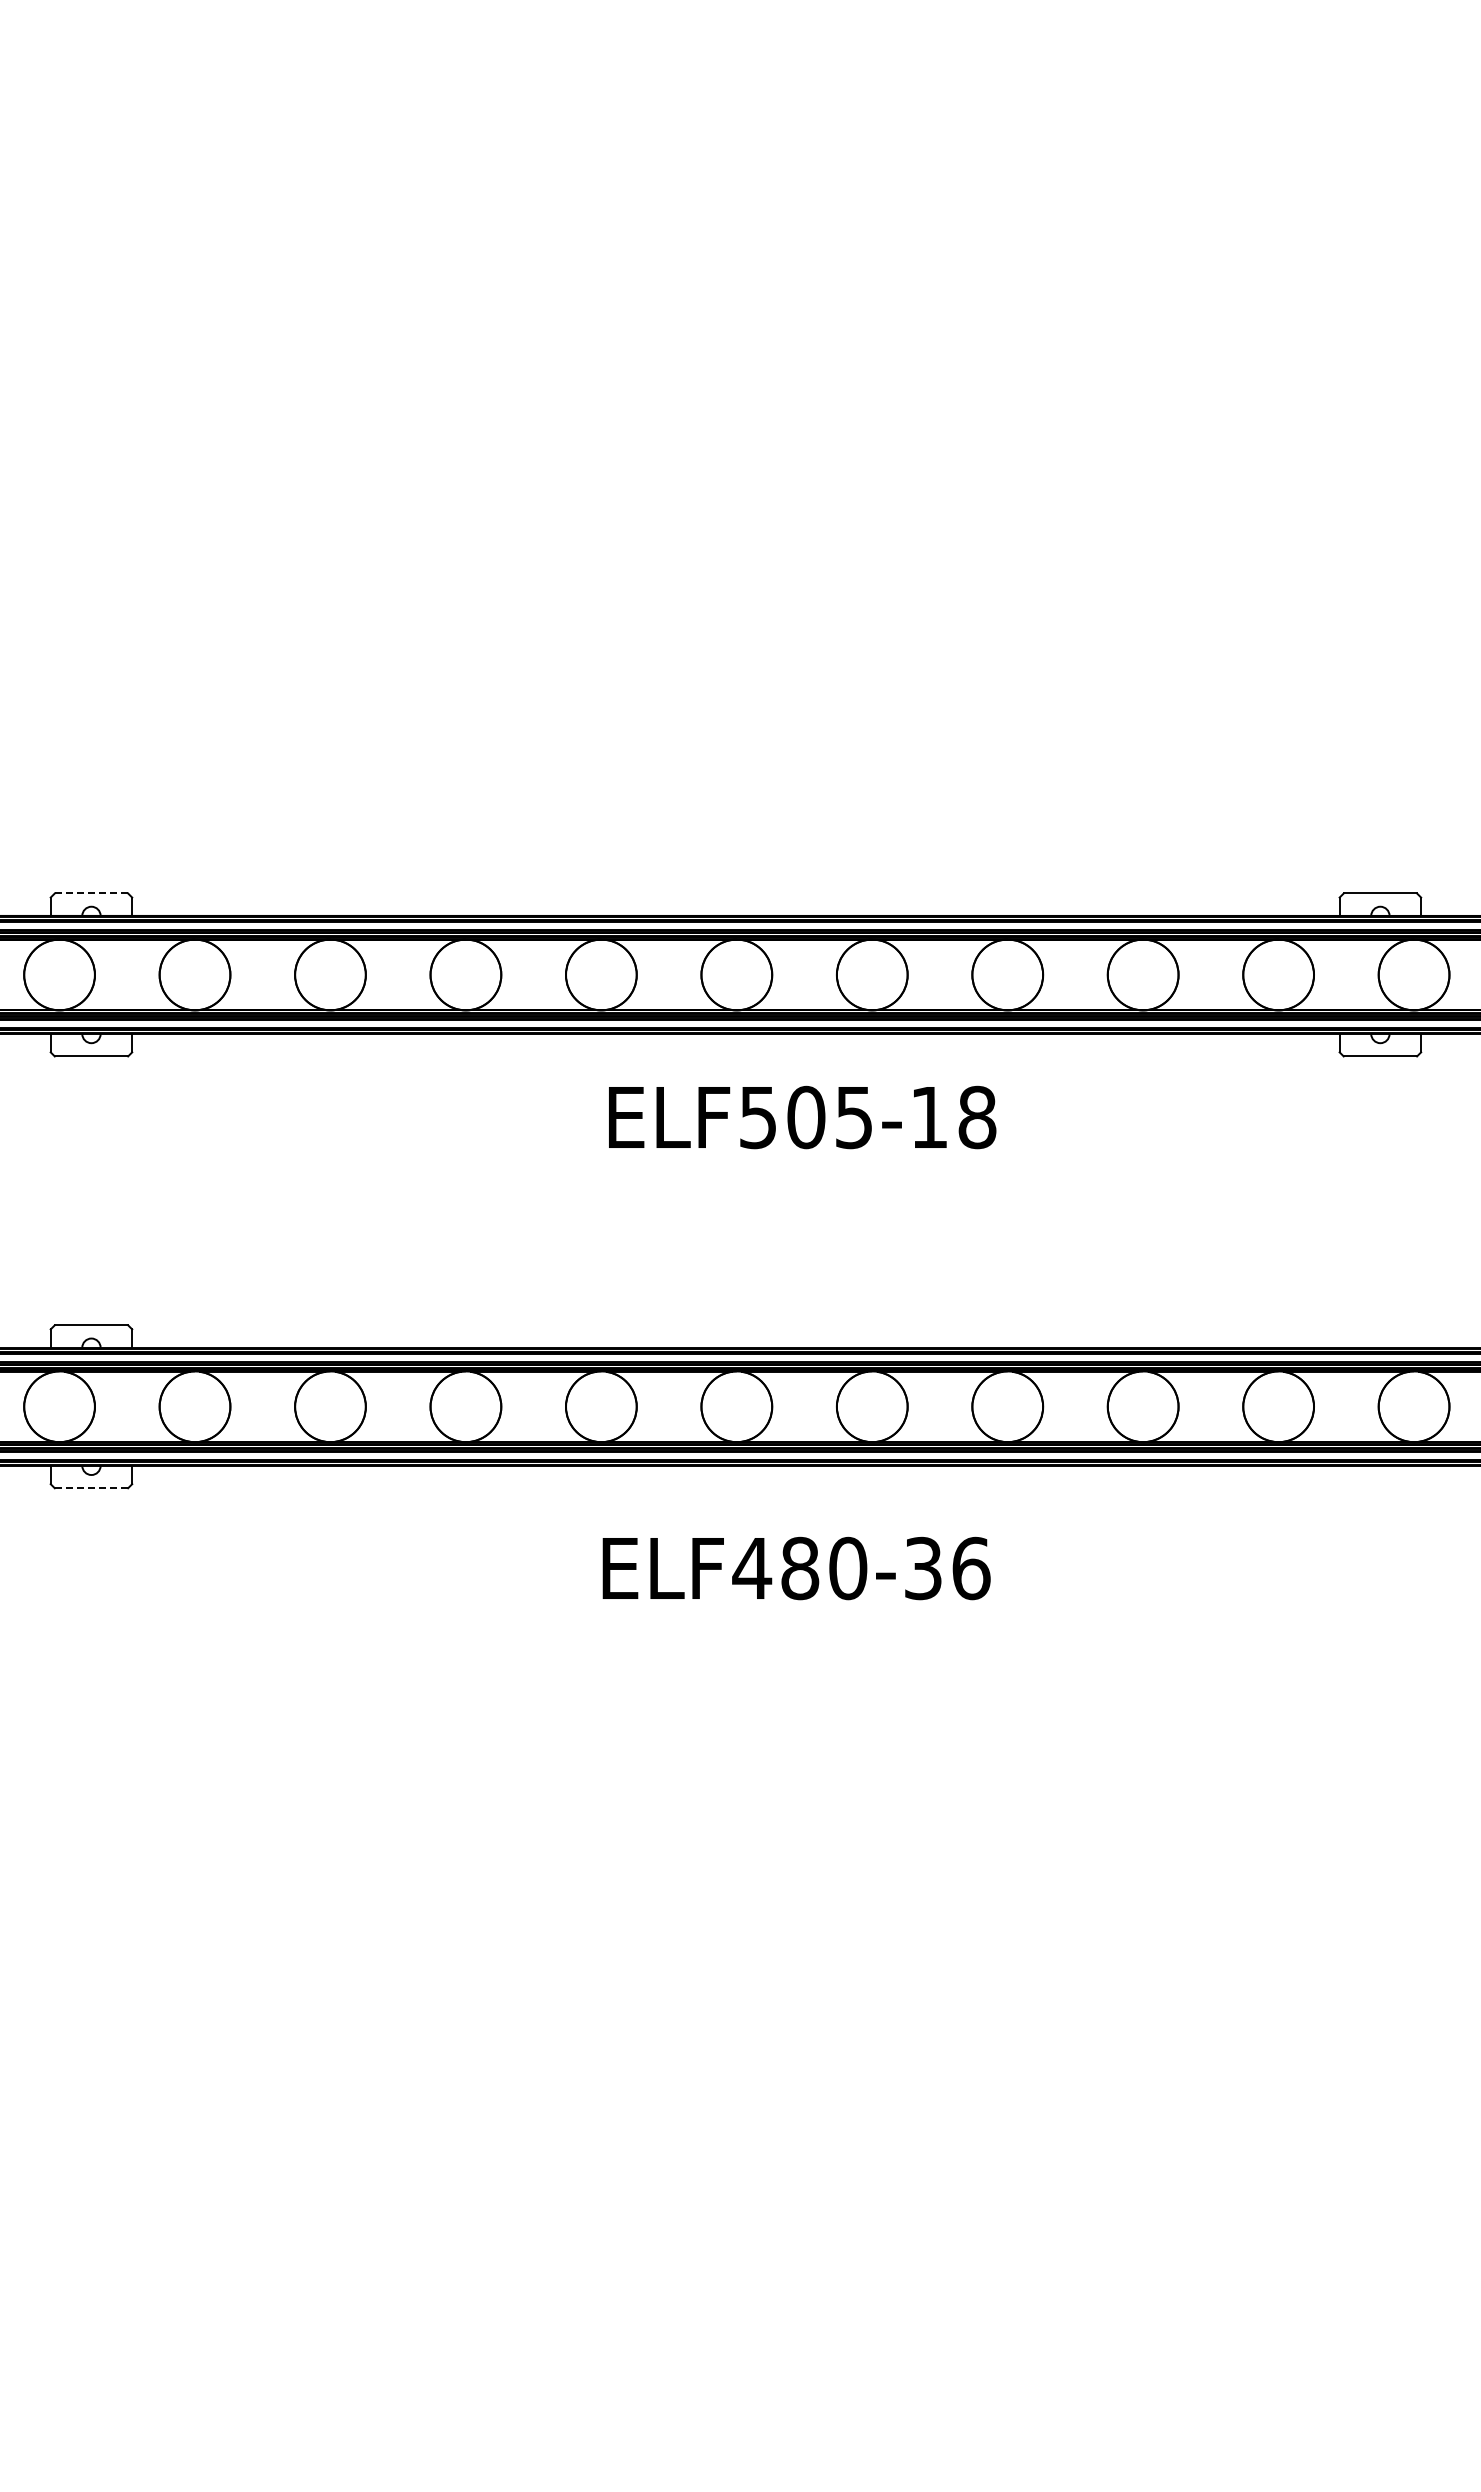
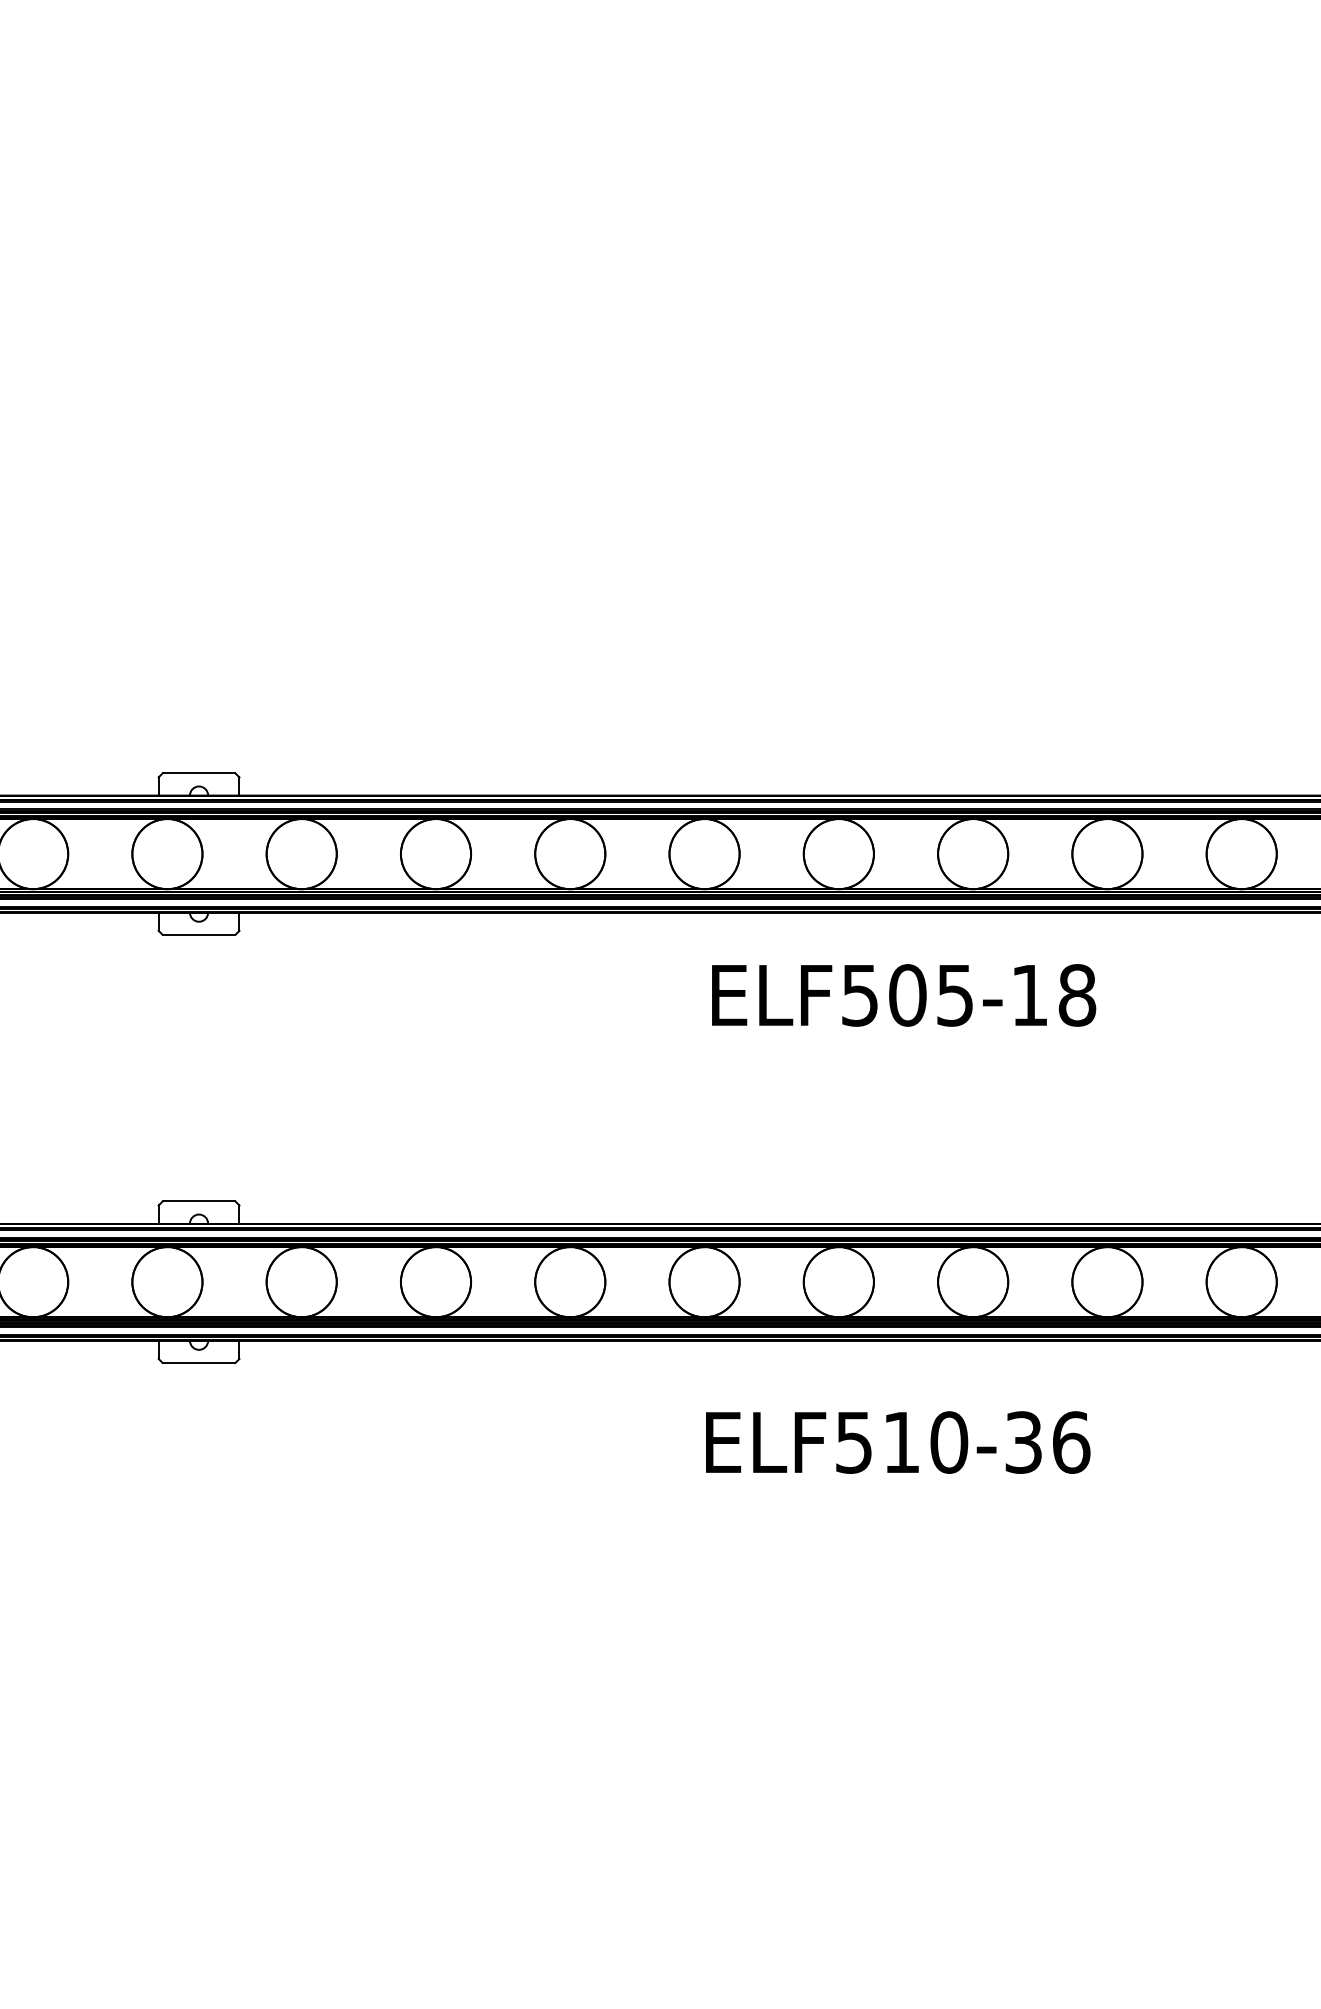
line: (91, 893) -> (199, 773), dashed -> solid
line: (91, 1488) -> (199, 1363), dashed -> solid
text: (775, 1568) -> (877, 1442), ELF480-36 -> ELF510-36

